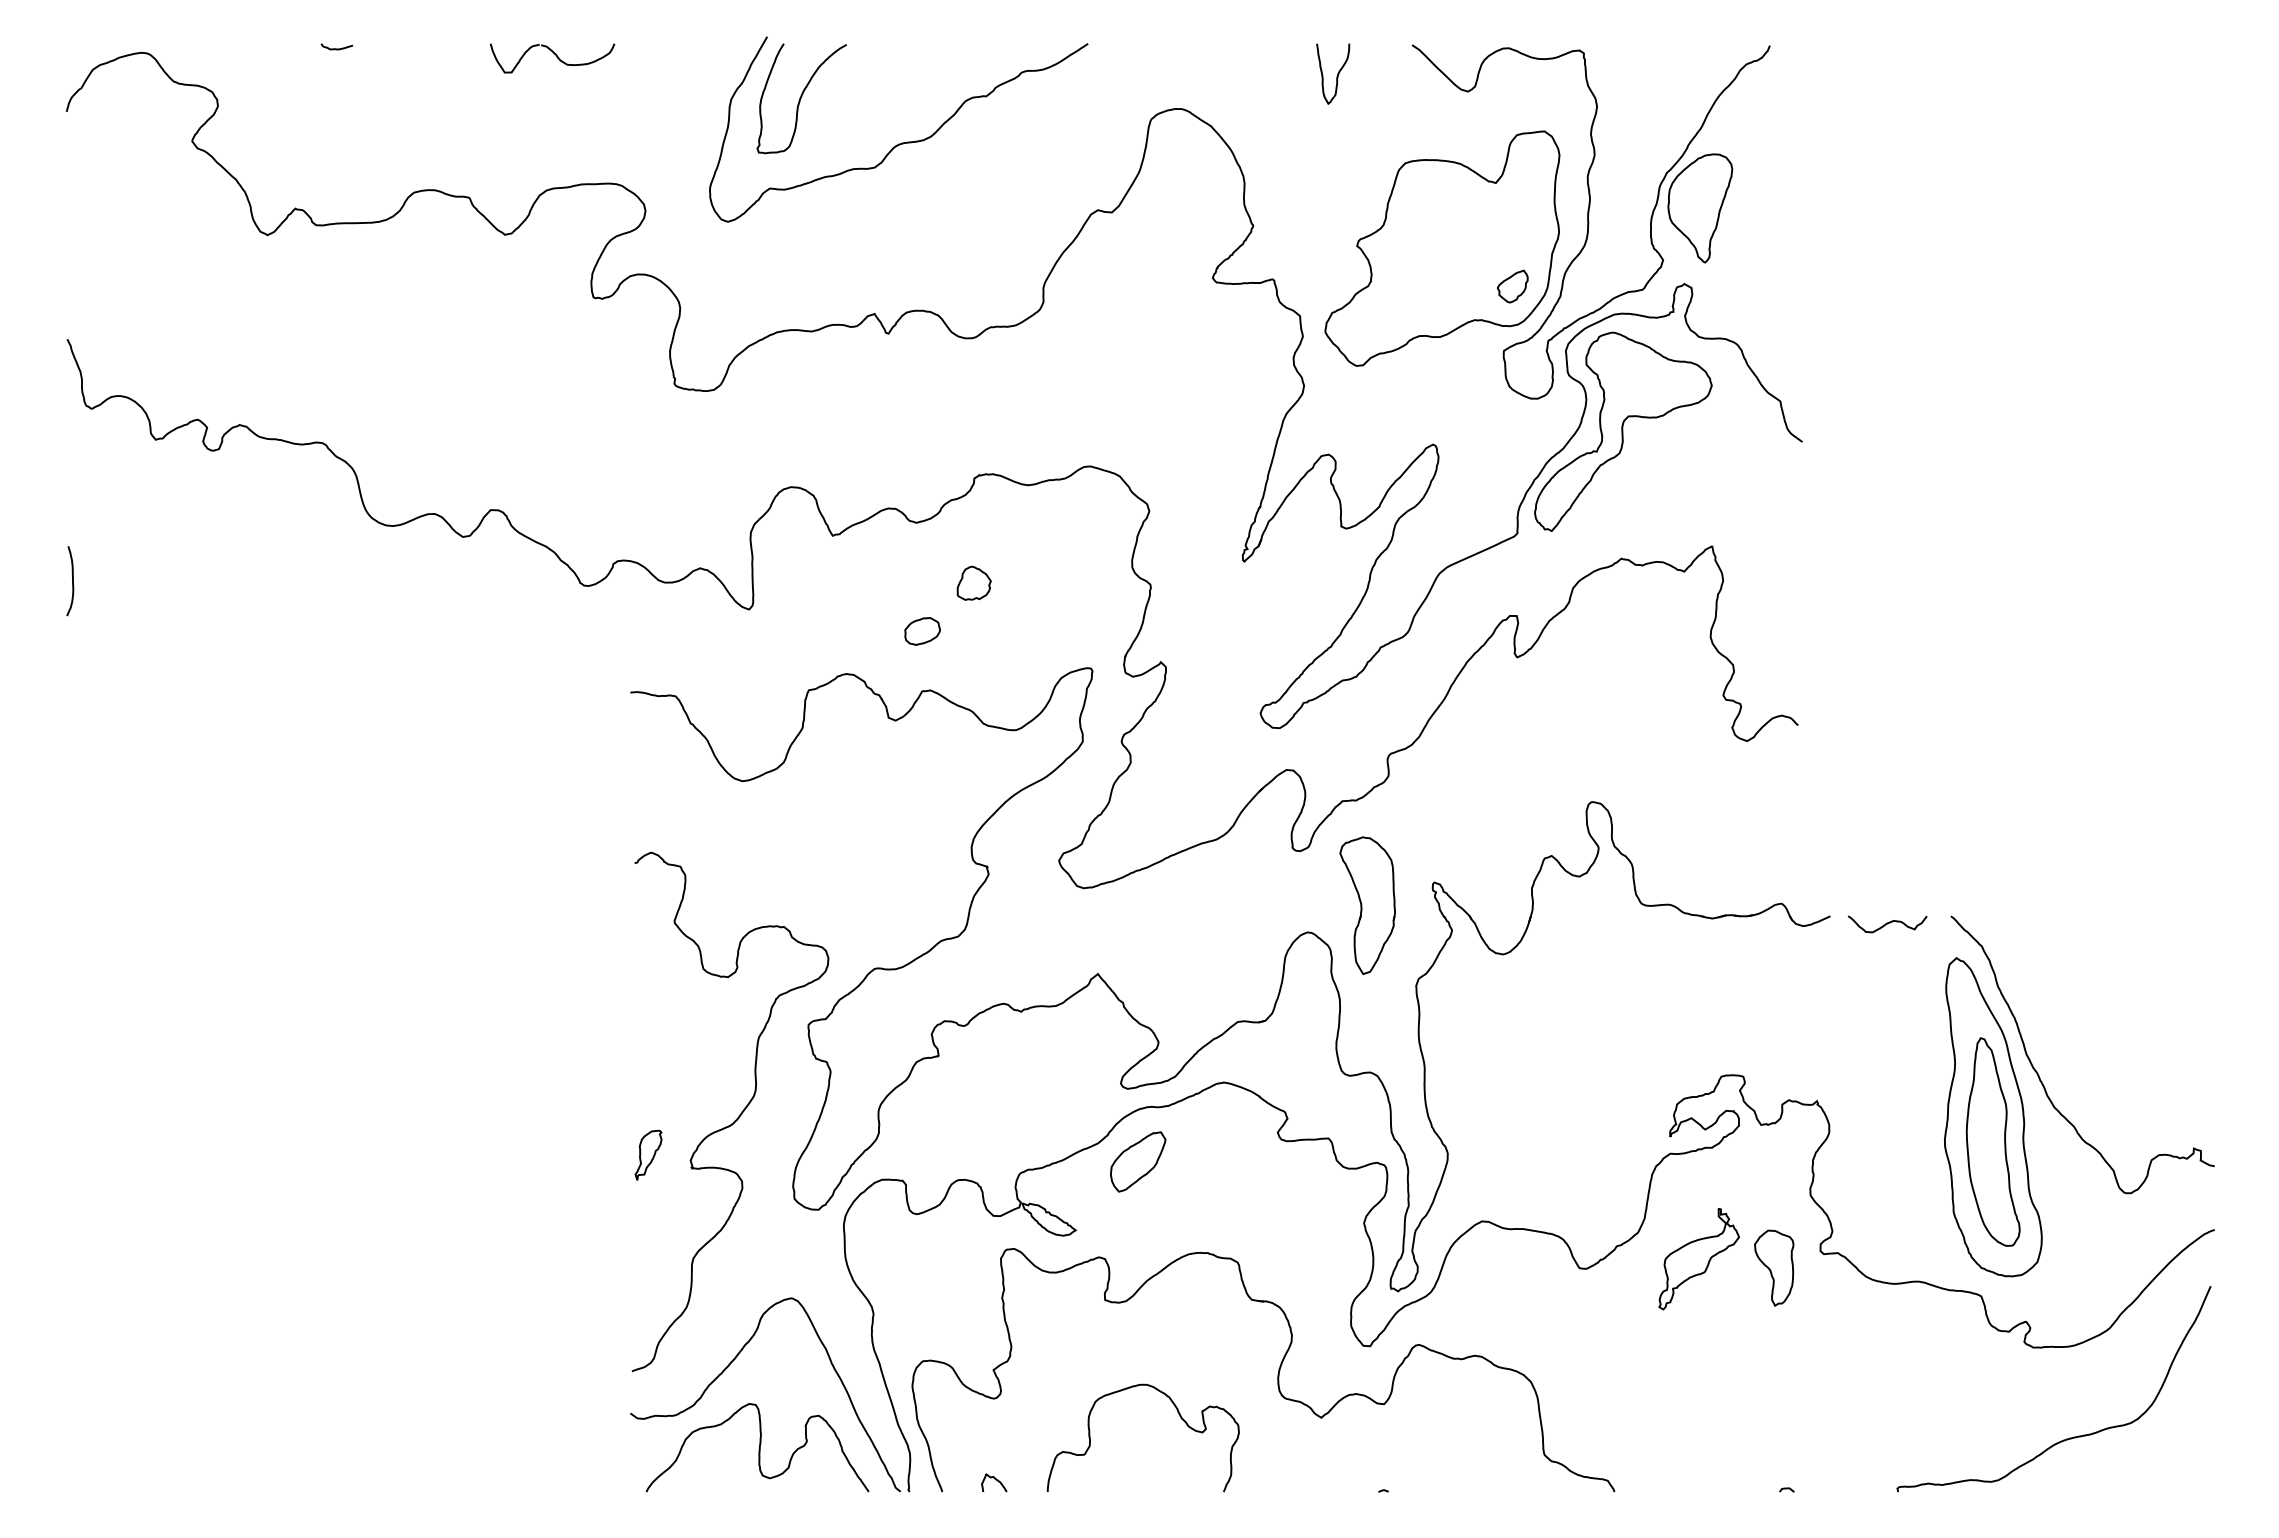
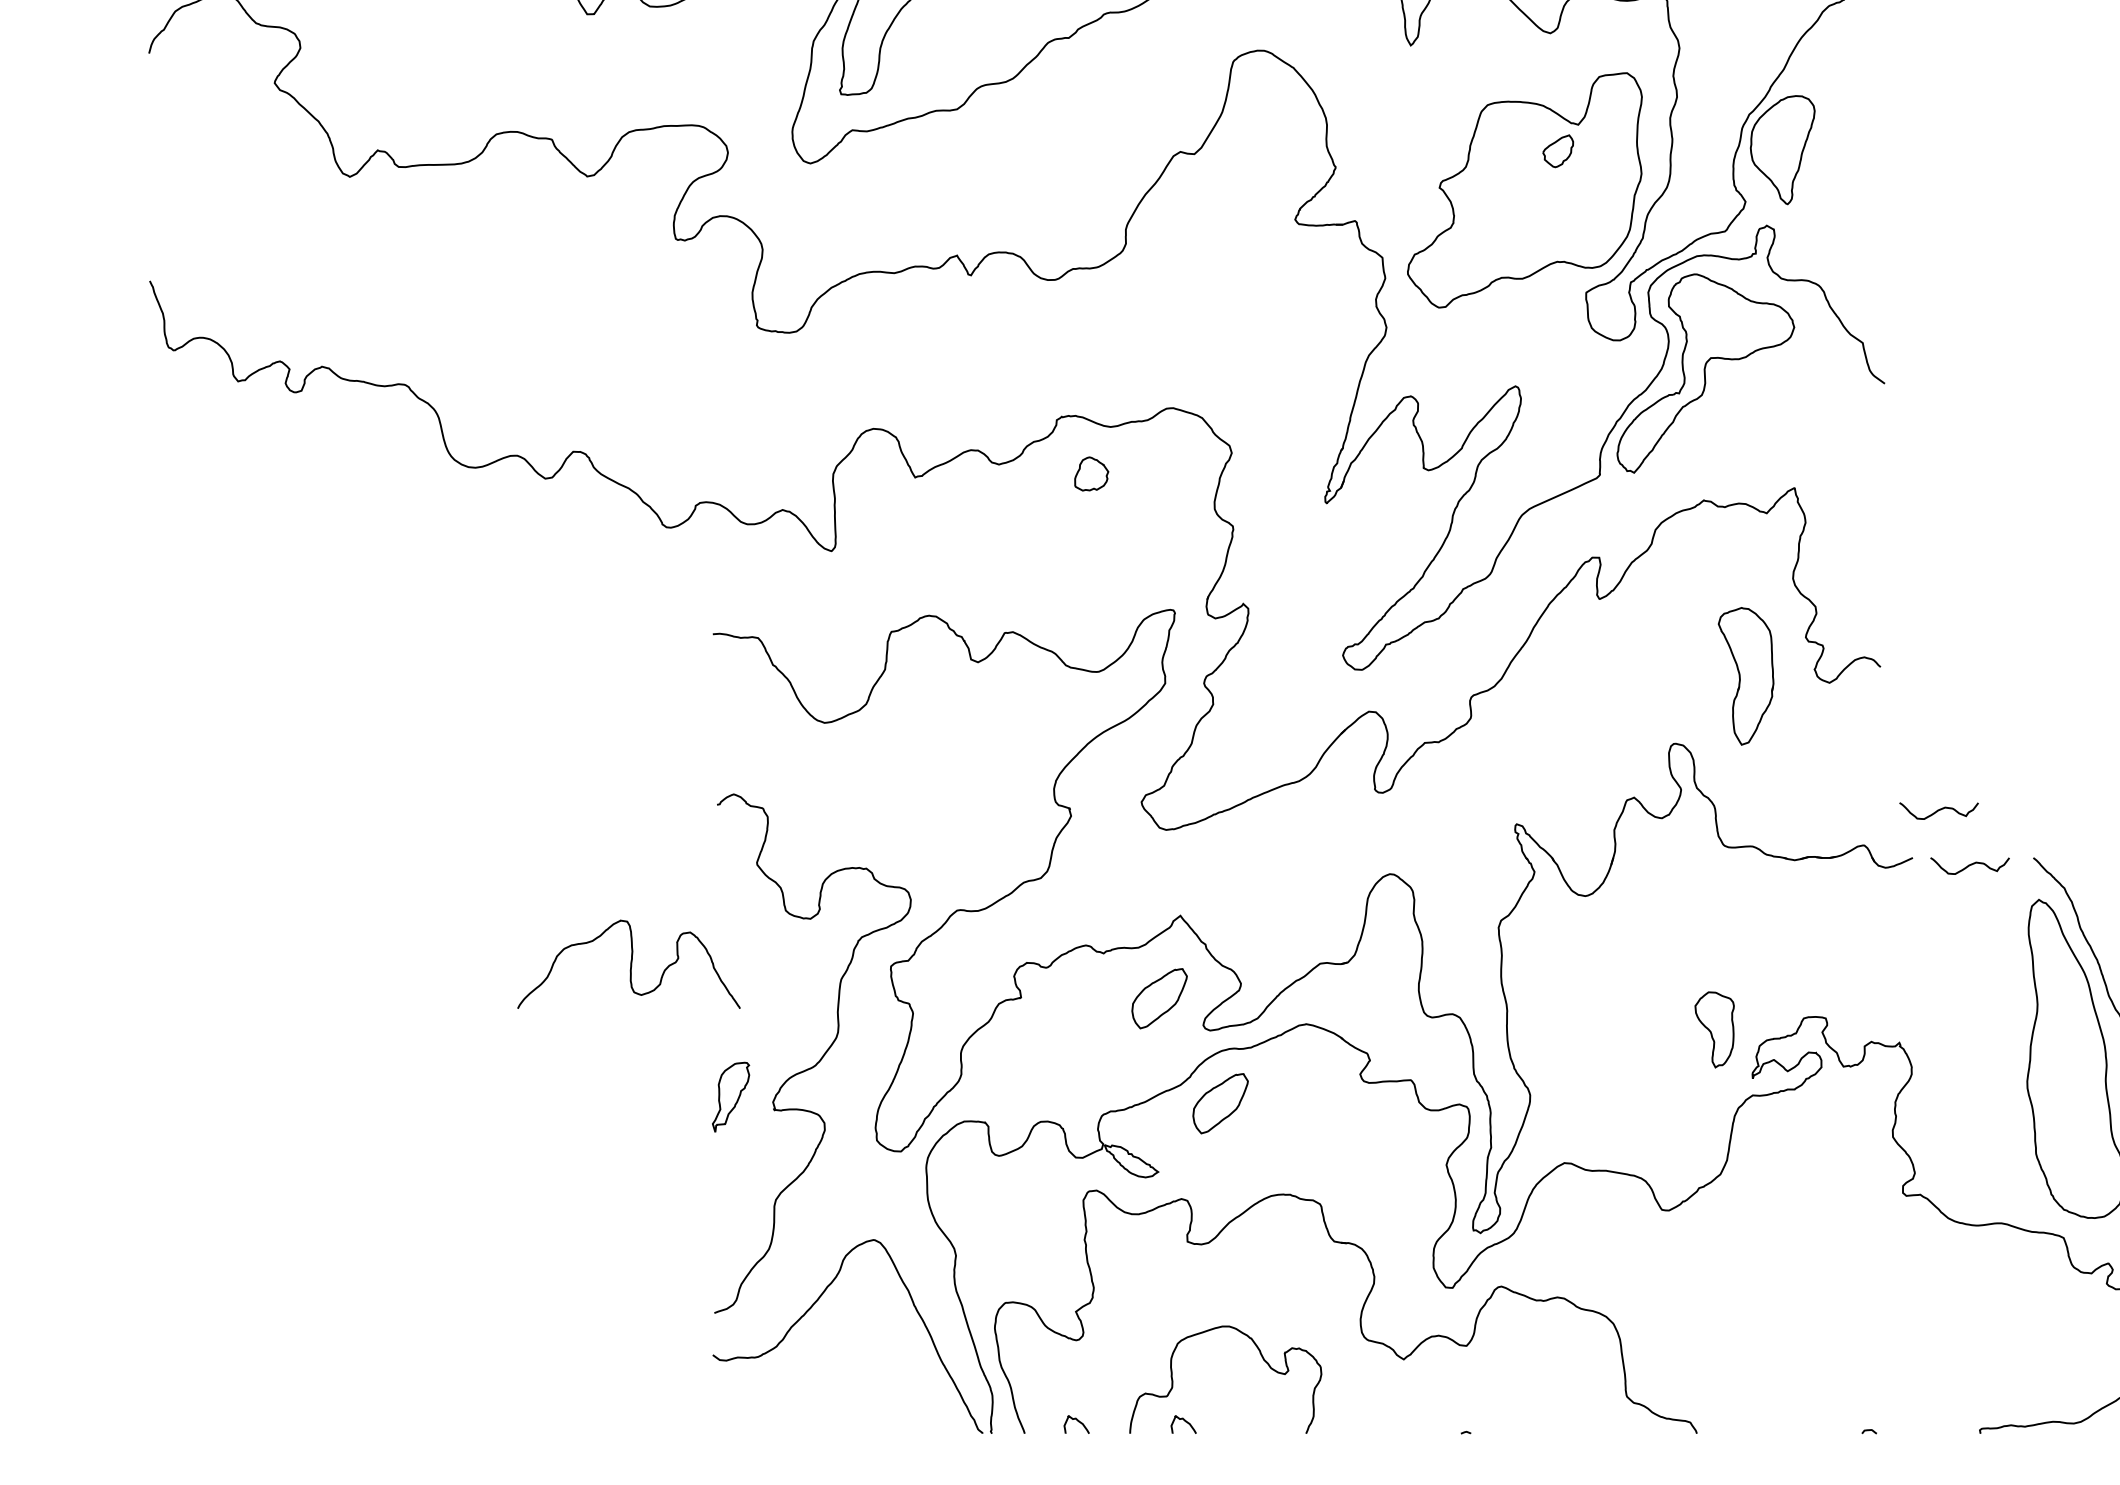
part: (1512, 286) -> (1557, 151), moved
curve: (72, 581) -> (154, 523), removed
part: (973, 582) -> (1090, 473), moved
part: (922, 631) -> (1004, 573), removed
curve: (1856, 869) -> (1938, 811), added
part: (1367, 905) -> (1745, 676), moved
part: (1077, 1056) -> (1159, 998), added
part: (1992, 1141) -> (2074, 1083), removed
part: (648, 1154) -> (730, 1096), size x1.4
part: (1698, 1259) -> (1780, 1201), removed
part: (1774, 1267) -> (1714, 1029), moved
curve: (758, 1447) -> (629, 964), moved
curve: (1102, 1480) -> (1184, 1422), added

